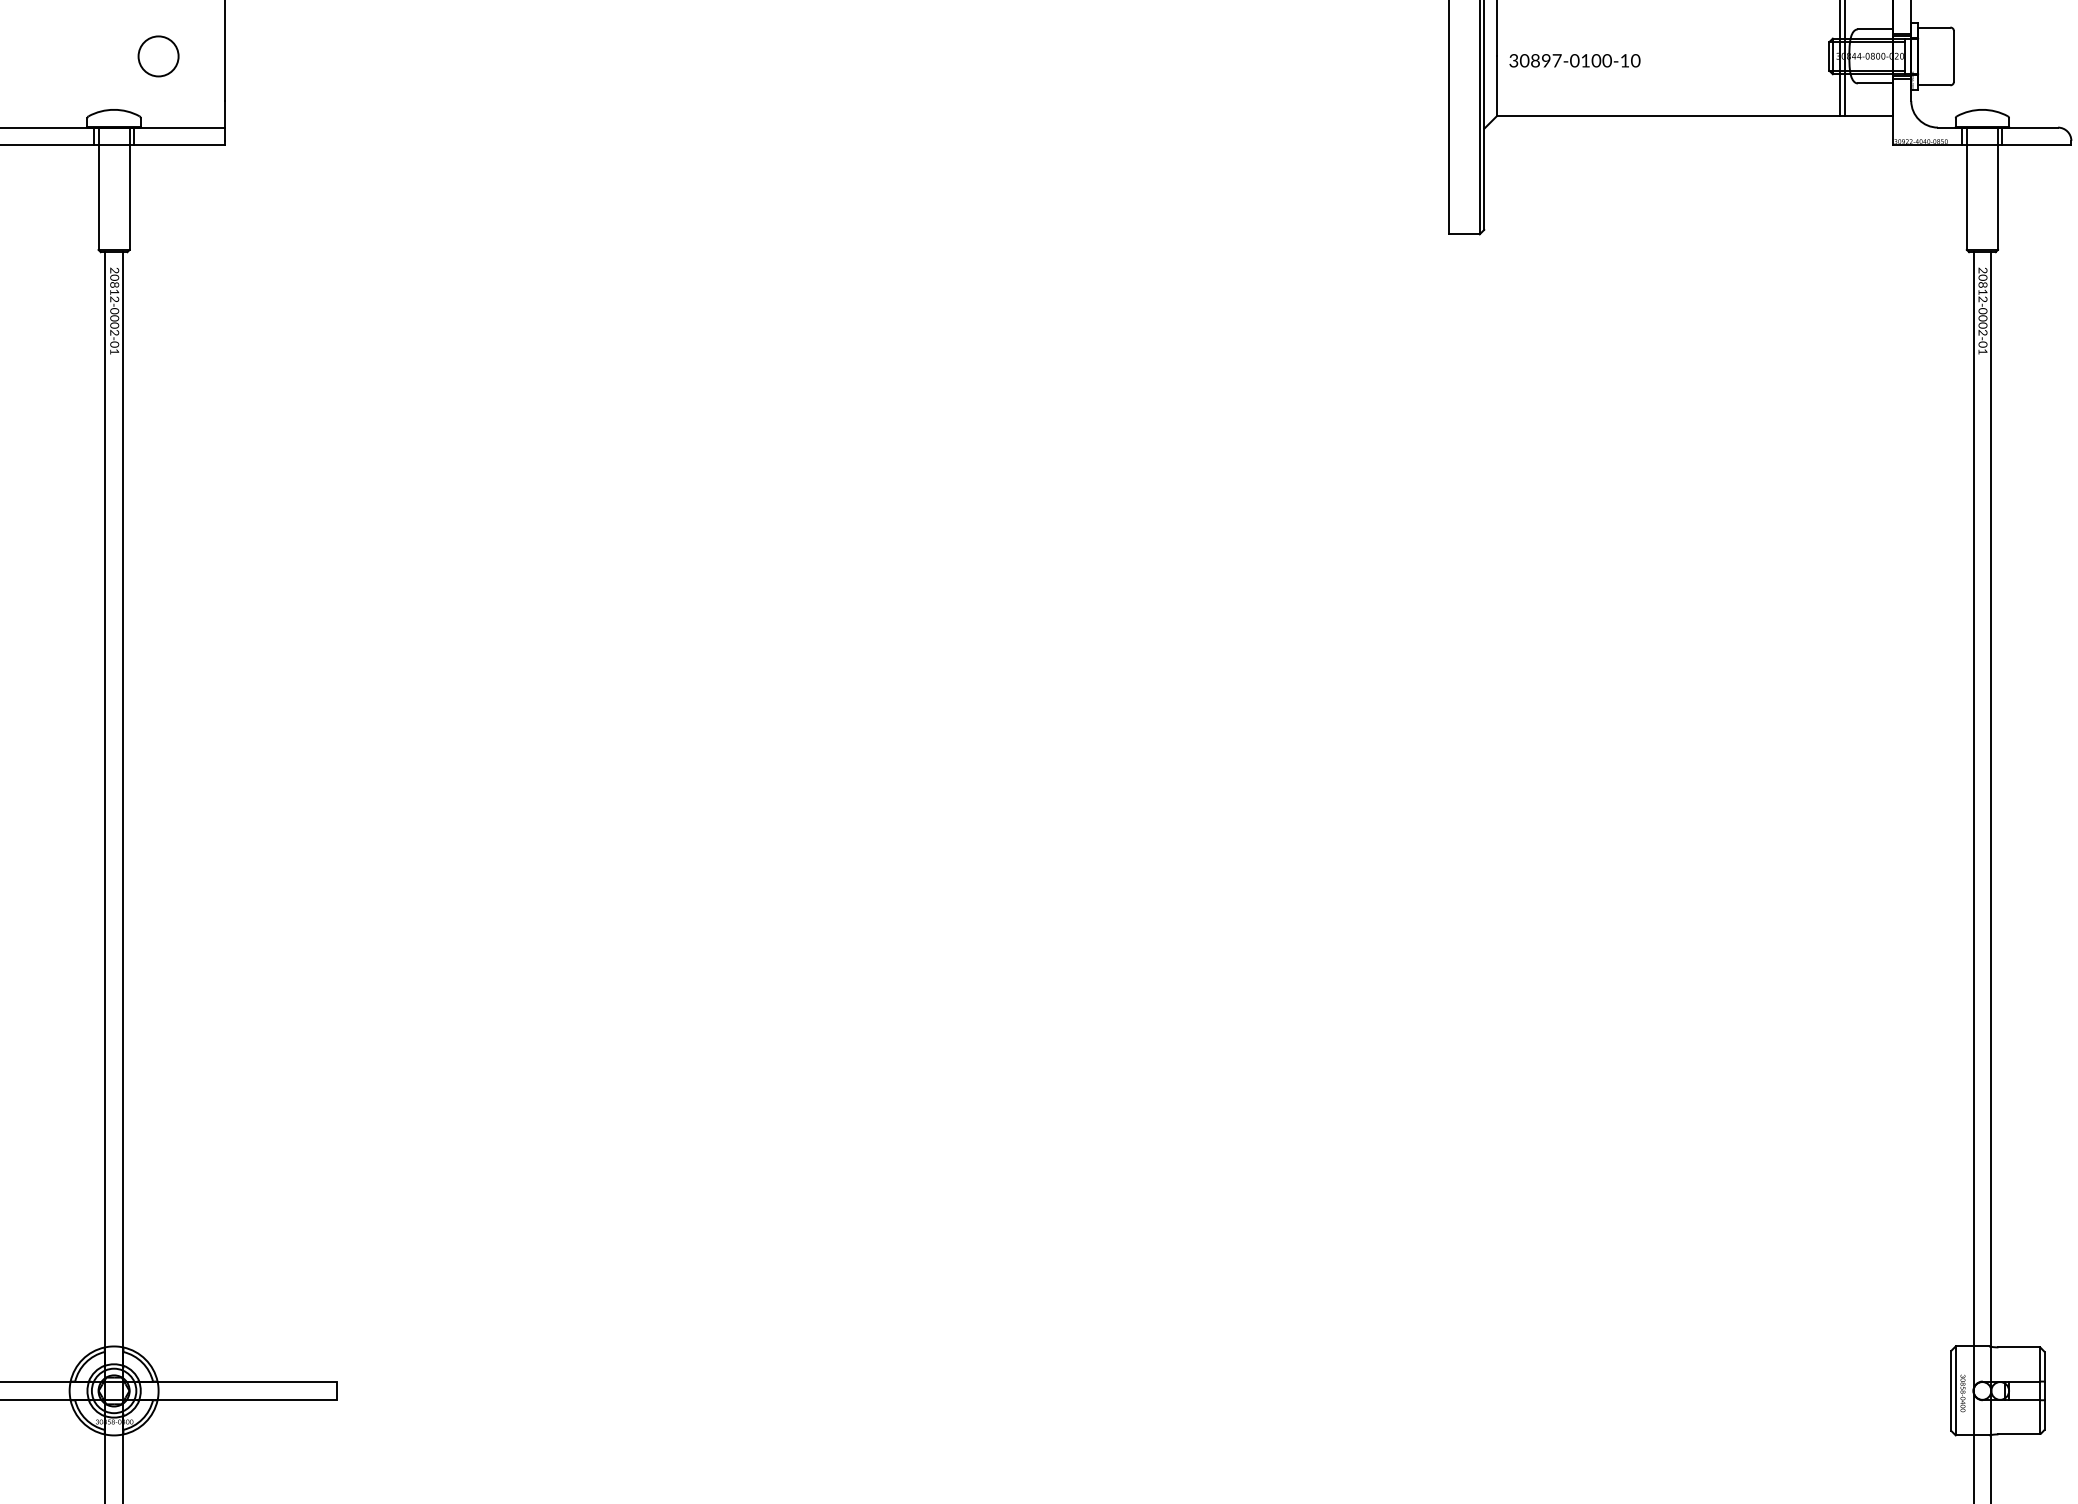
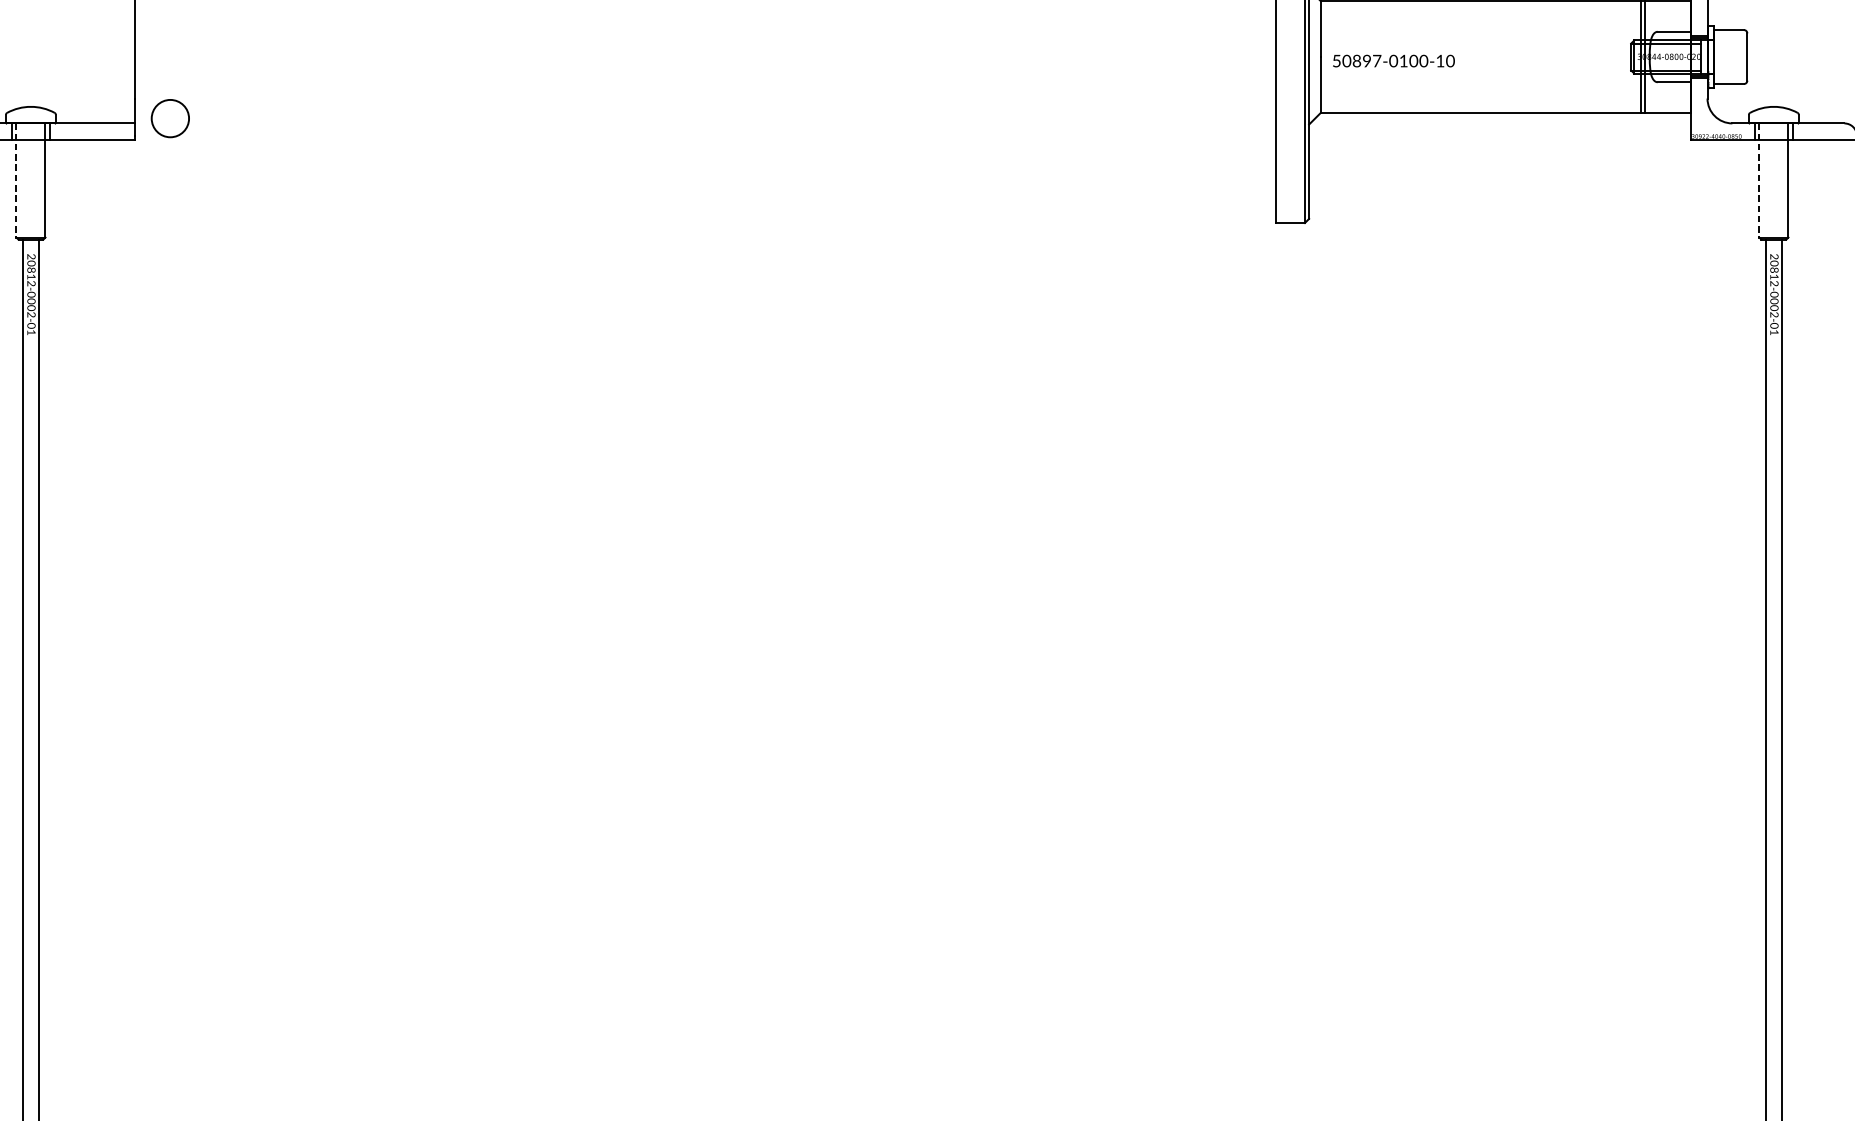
circle: (158, 56) -> (170, 118), moved
text: (1513, 60) -> (1336, 60), 30897-0100-10 -> 50897-0100-10
line: (98, 189) -> (16, 181), solid -> dashed
line: (1966, 189) -> (1759, 181), solid -> dashed

